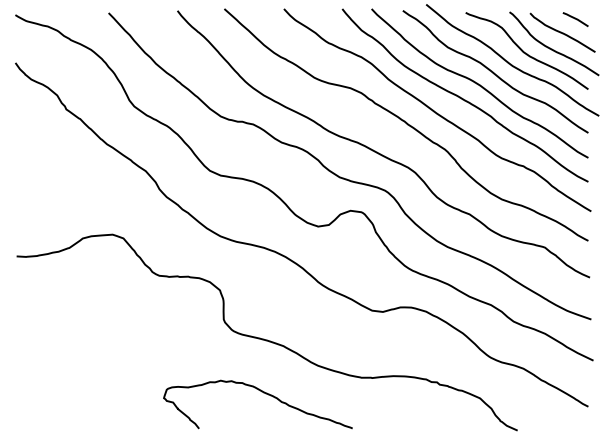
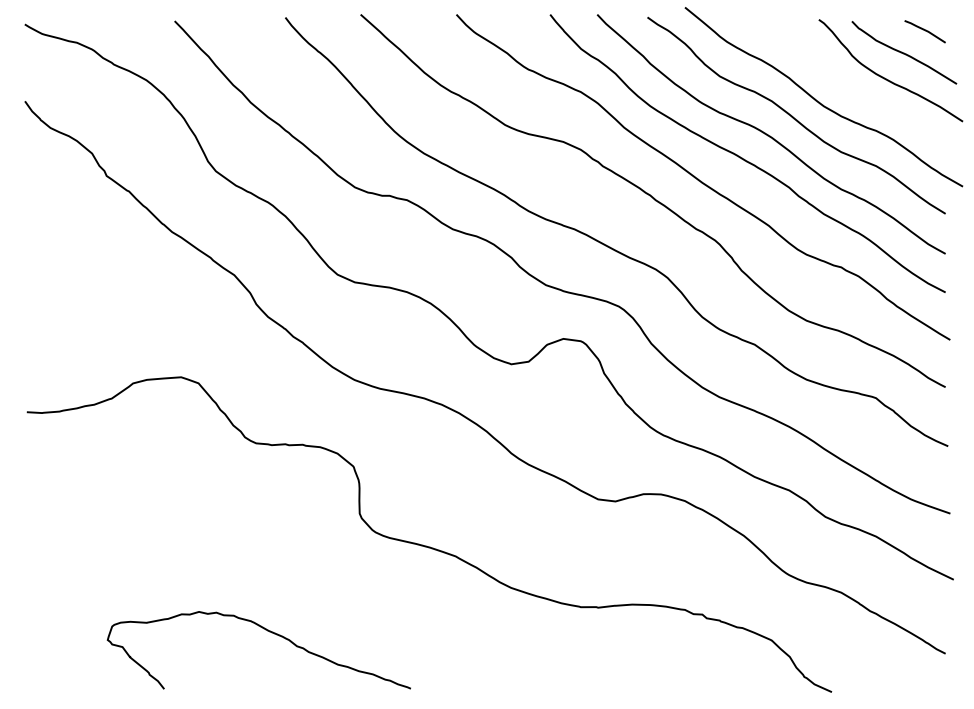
curve: (524, 51) -> (842, 82), removed
curve: (263, 393) -> (267, 632), moved

